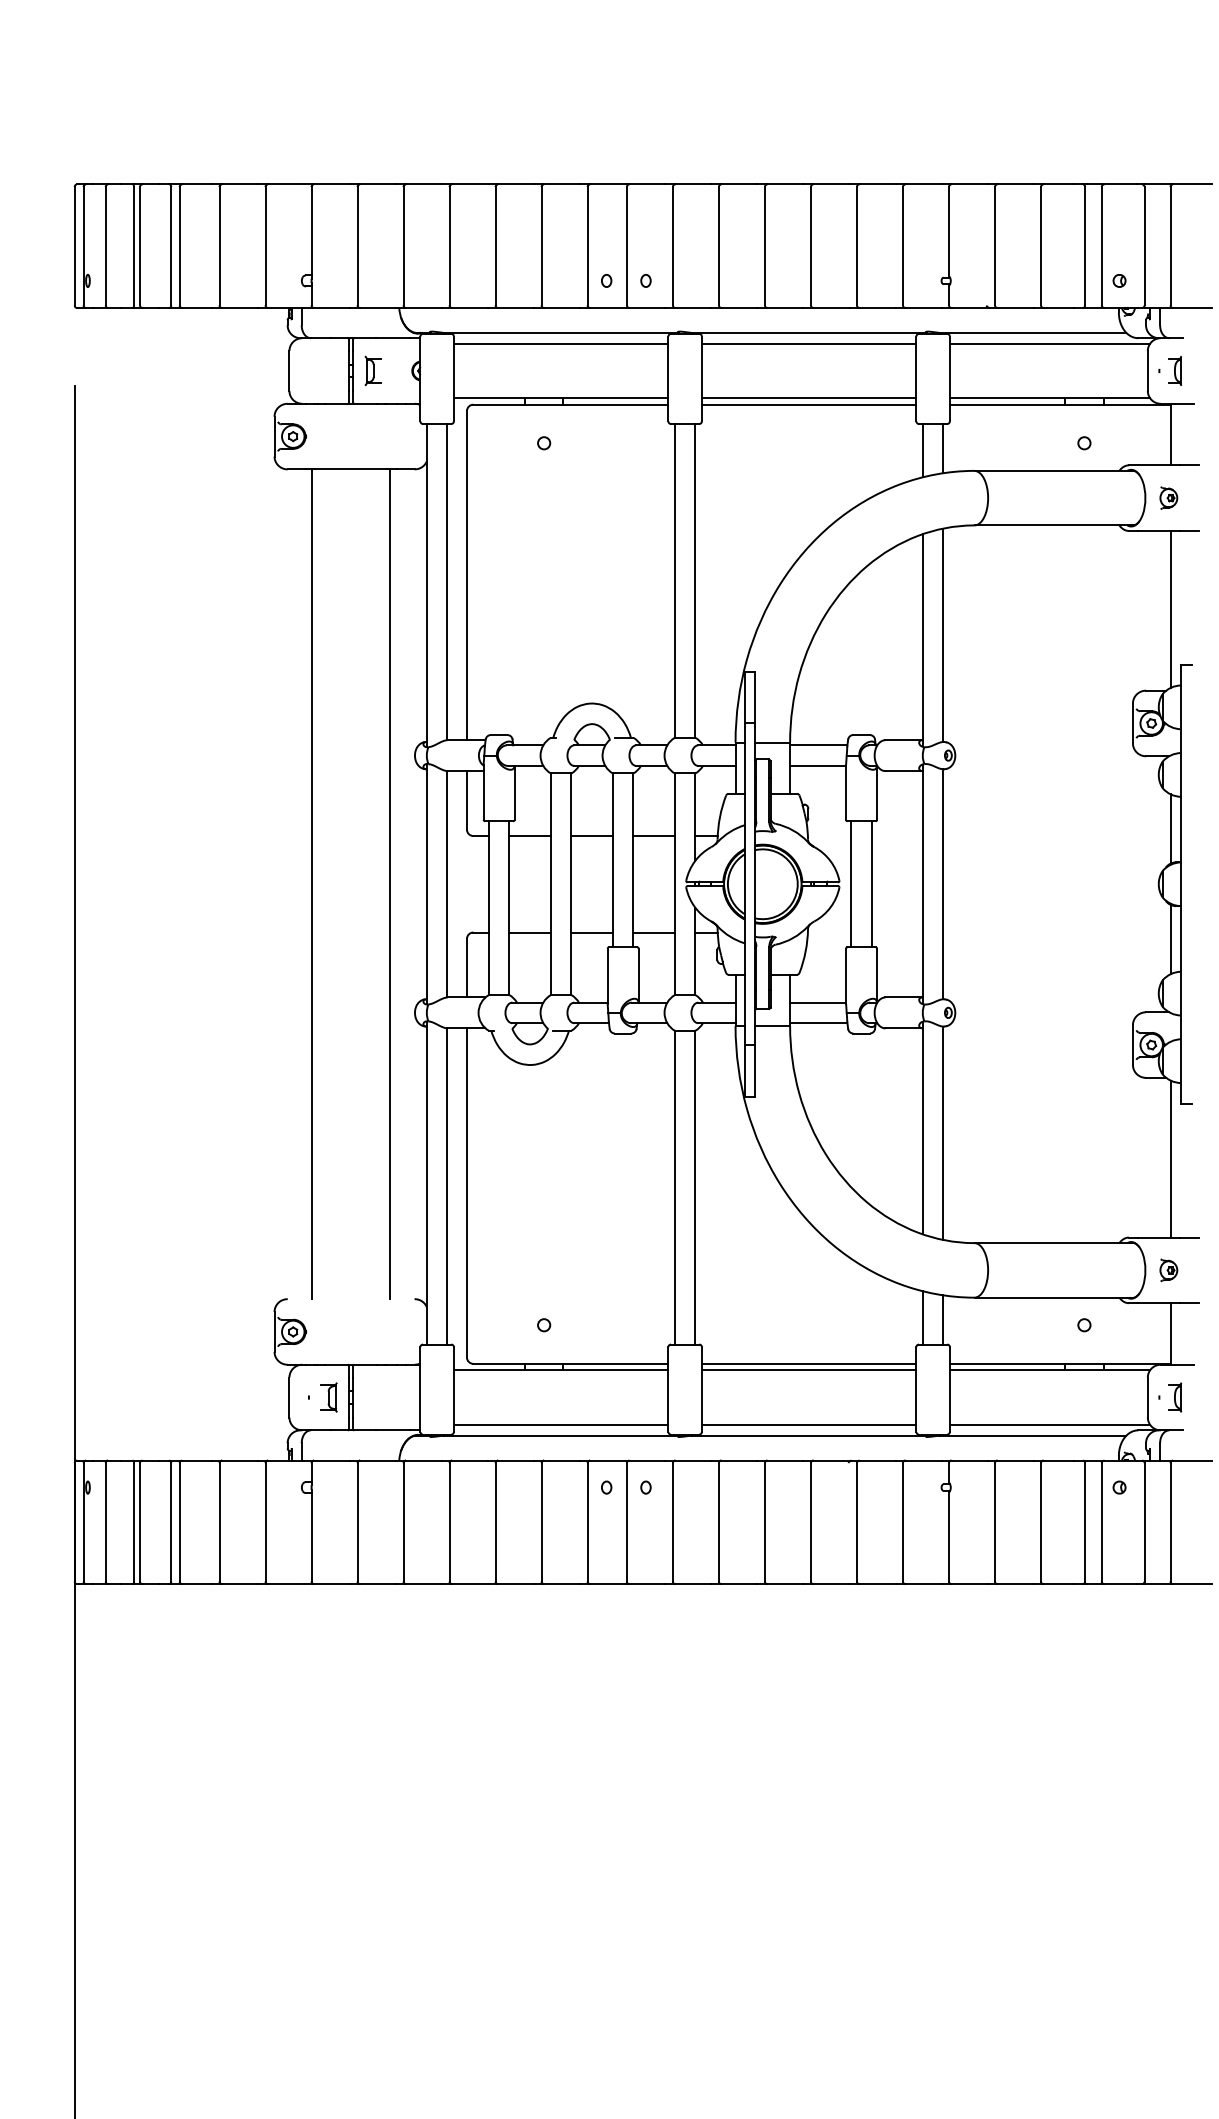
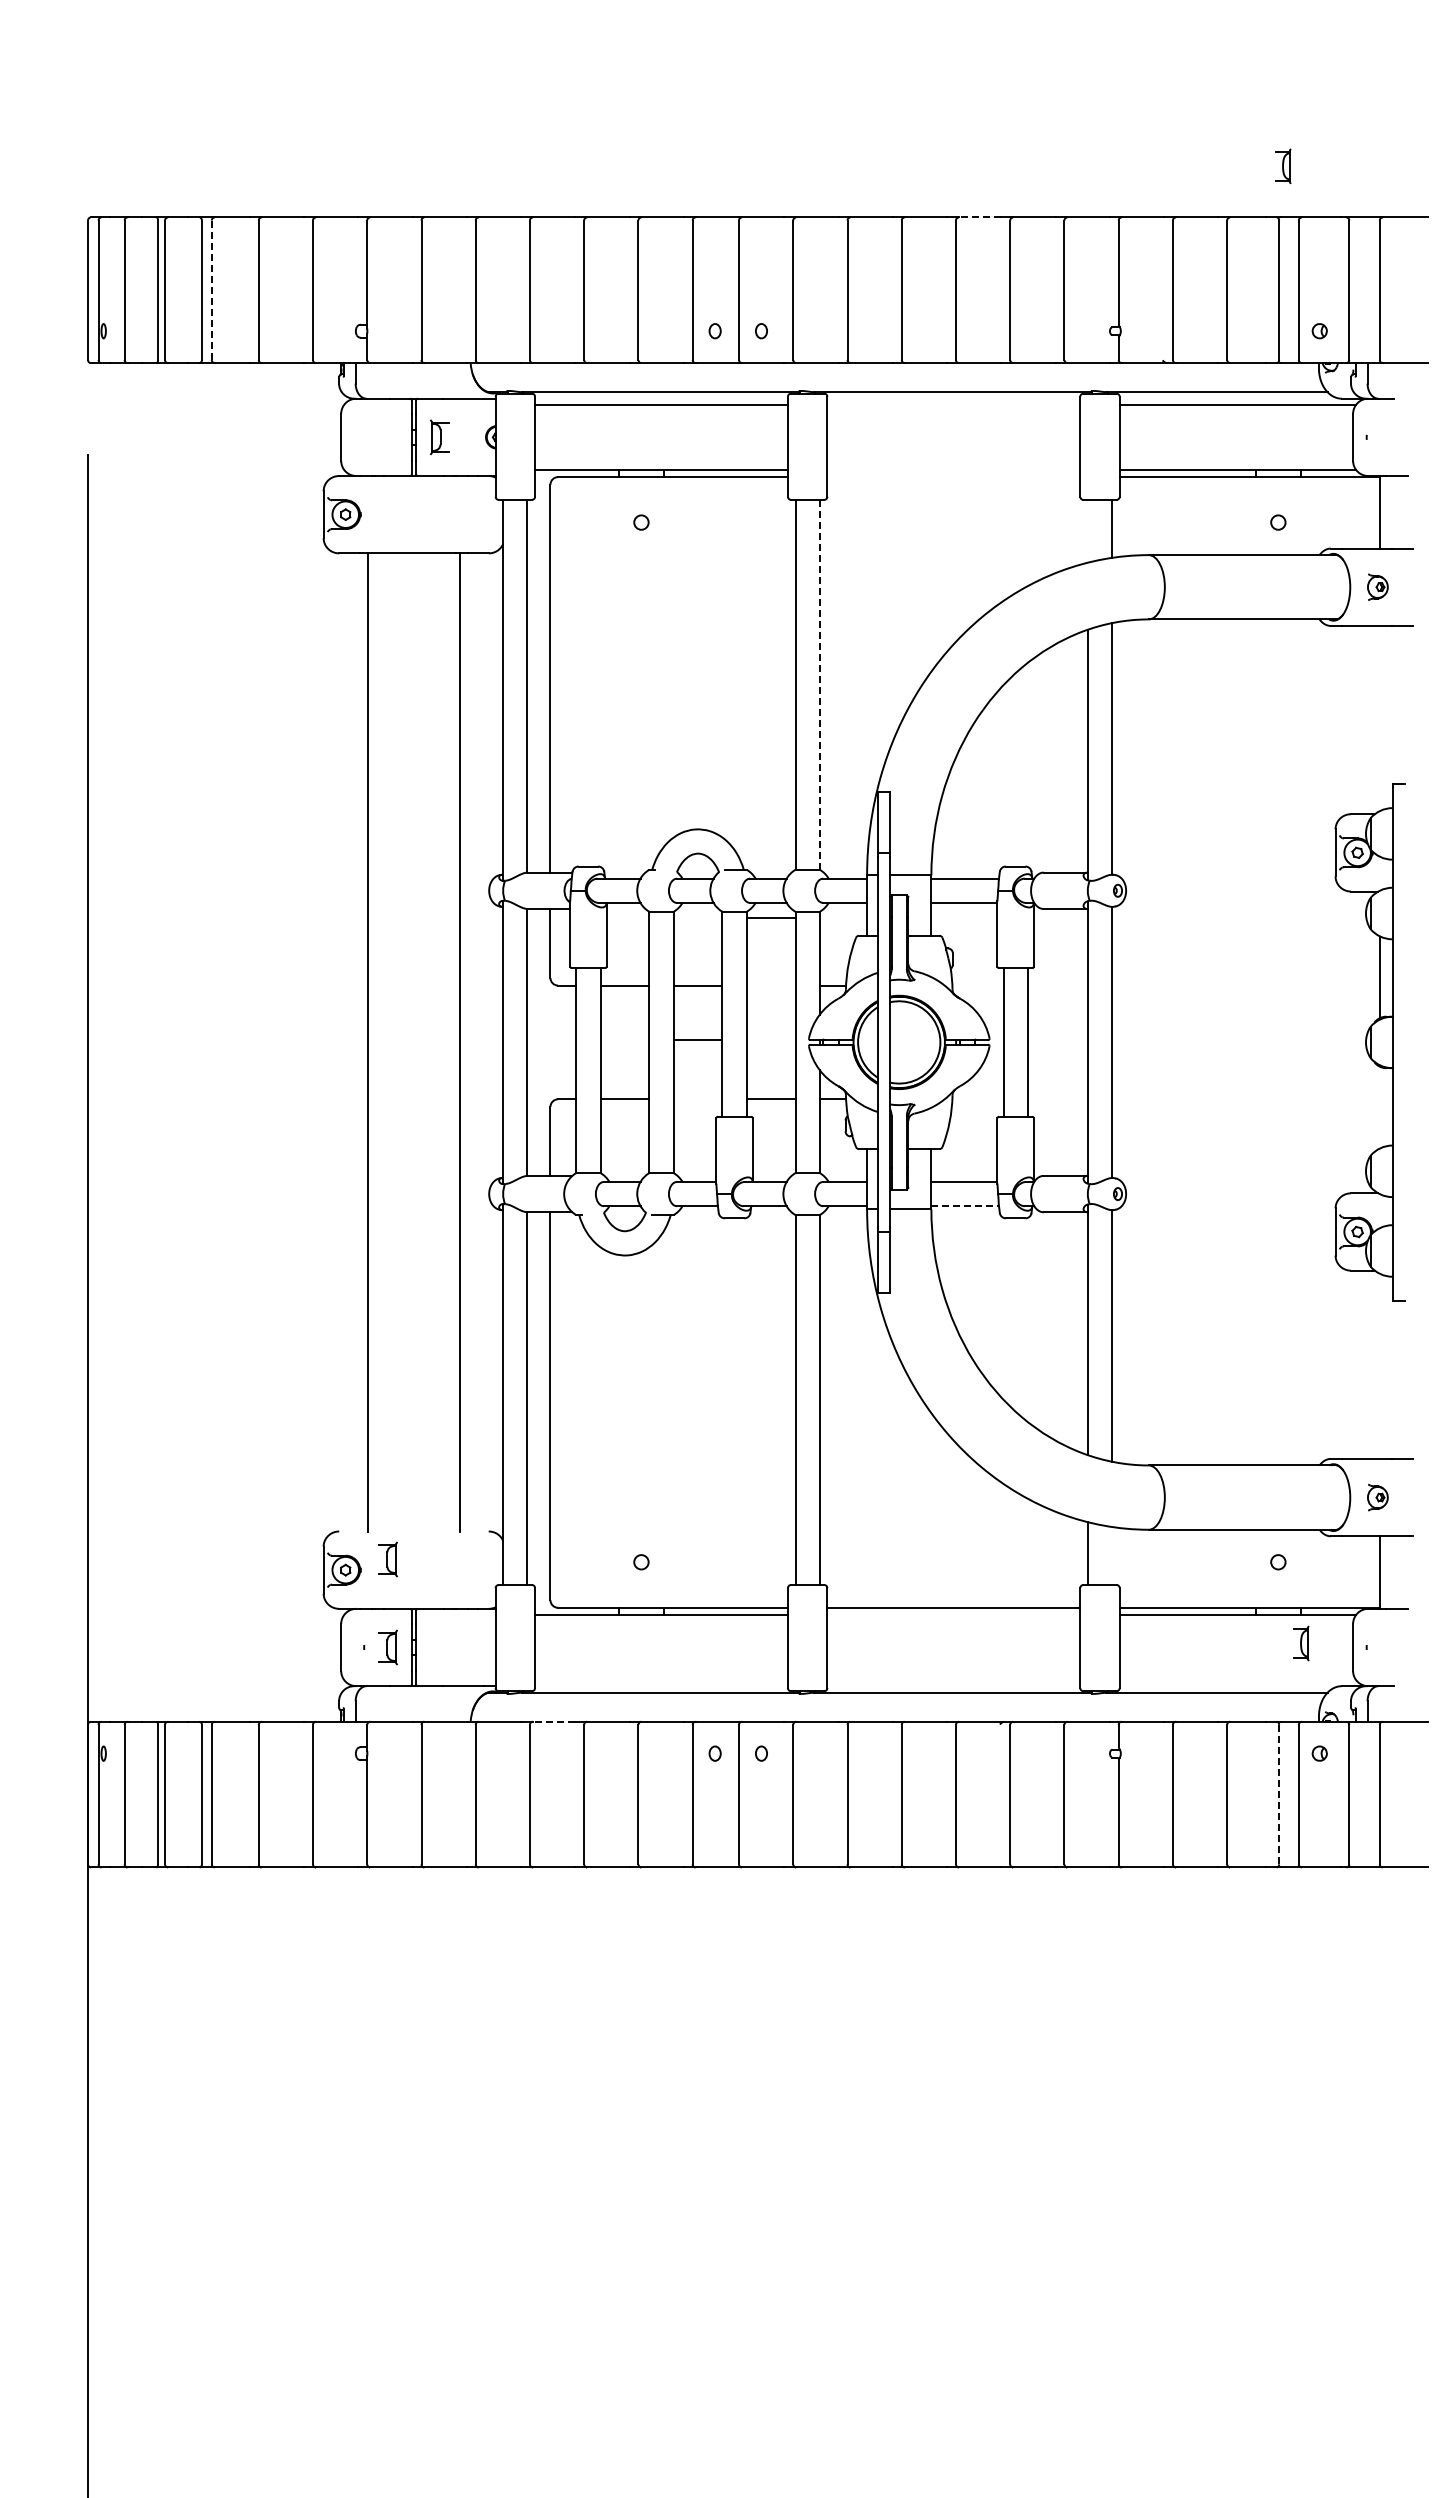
line: (830, 184) -> (979, 217), solid -> dashed
line: (179, 246) -> (211, 290), solid -> dashed
line: (808, 343) -> (953, 405), removed
part: (1175, 370) -> (1283, 165), moved
line: (808, 398) -> (953, 469), removed
line: (808, 405) -> (953, 477), removed
line: (922, 449) -> (1087, 530), removed
line: (695, 580) -> (819, 684), solid -> dashed
line: (1171, 608) -> (1380, 717), removed
line: (653, 835) -> (770, 917), moved
line: (591, 932) -> (697, 1040), moved
line: (1171, 939) -> (1380, 1107), removed
line: (819, 1023) -> (965, 1206), solid -> dashed
line: (1171, 1158) -> (1380, 1365), removed
line: (943, 1320) -> (1112, 1556), removed
part: (328, 1322) -> (387, 1559), added
line: (808, 1370) -> (953, 1615), removed
part: (1175, 1397) -> (1301, 1643), moved
line: (561, 1424) -> (661, 1679), removed
line: (808, 1424) -> (953, 1679), removed
line: (1049, 1424) -> (1237, 1679), removed
line: (469, 1460) -> (553, 1721), solid -> dashed
line: (1085, 1522) -> (1279, 1794), solid -> dashed

